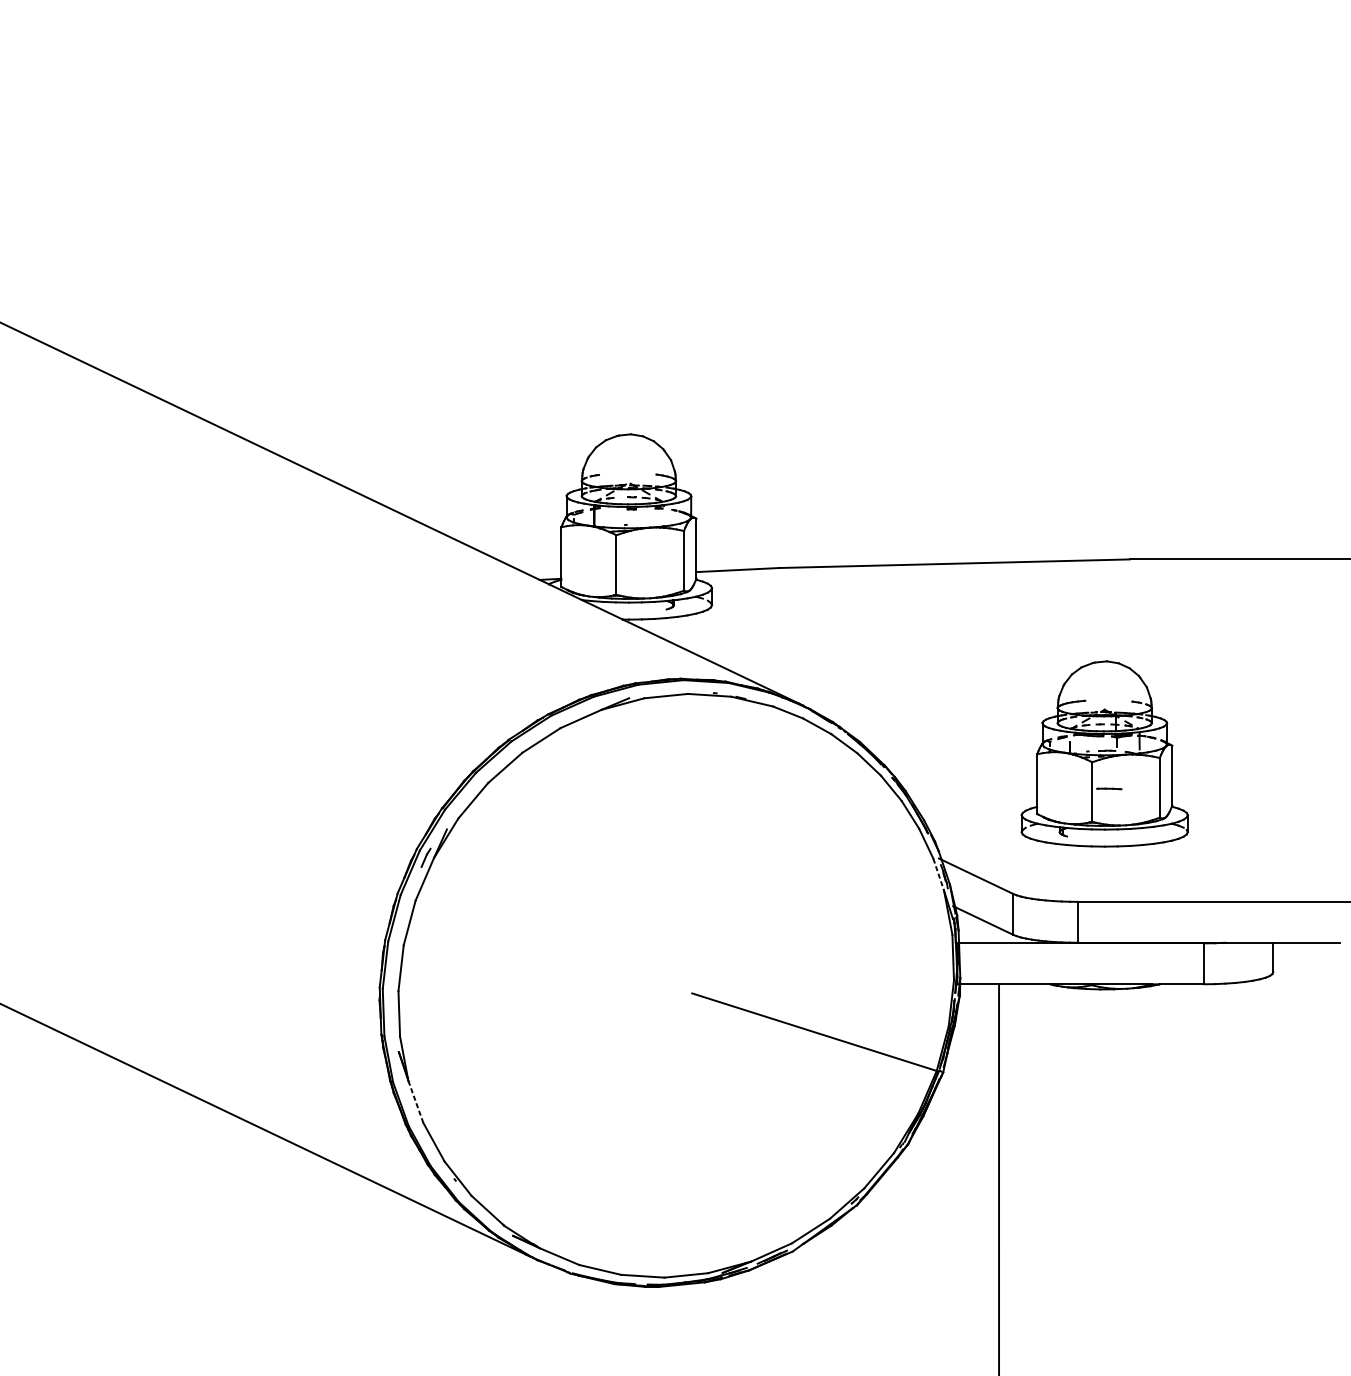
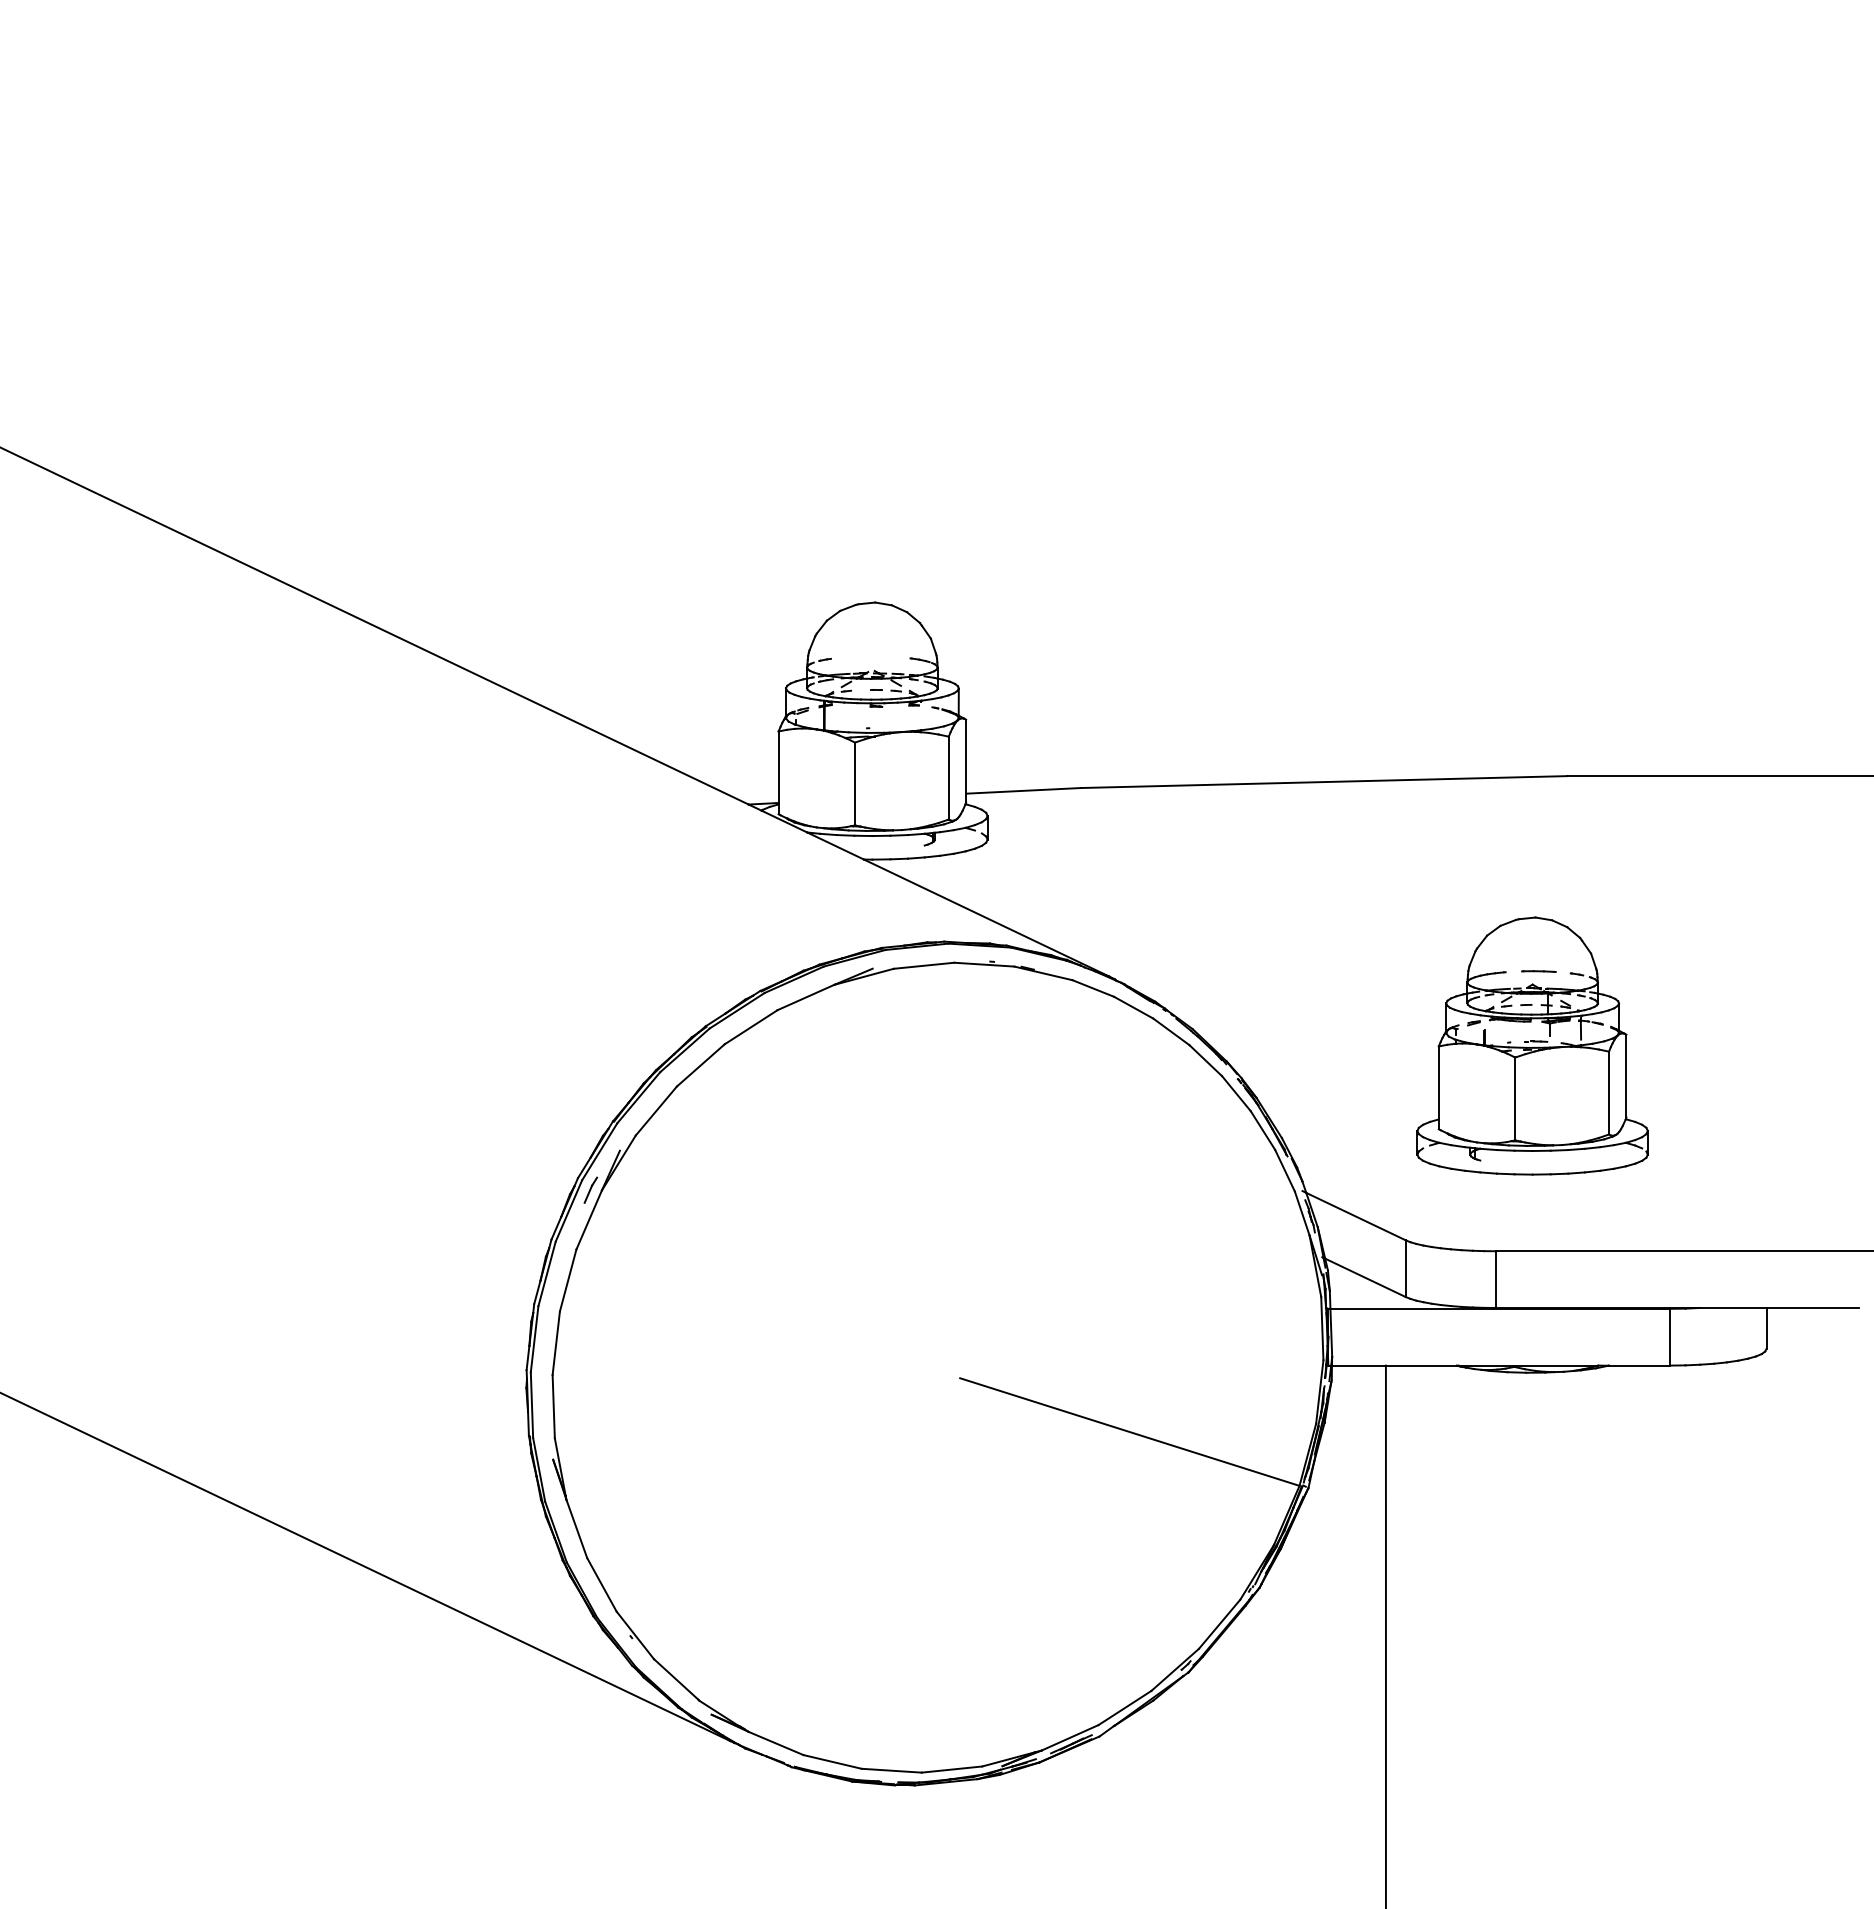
line: (1109, 788) -> (1538, 971), moved
line: (938, 874) -> (1302, 1213), dashed -> solid
line: (415, 1101) -> (576, 1528), dashed -> solid

